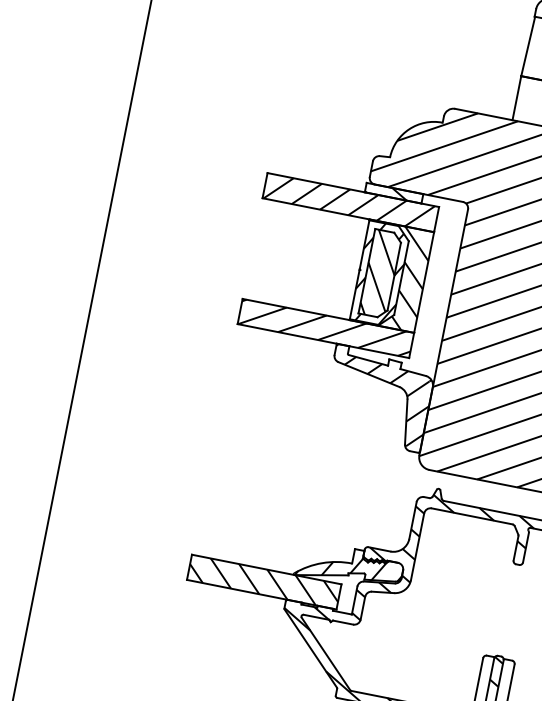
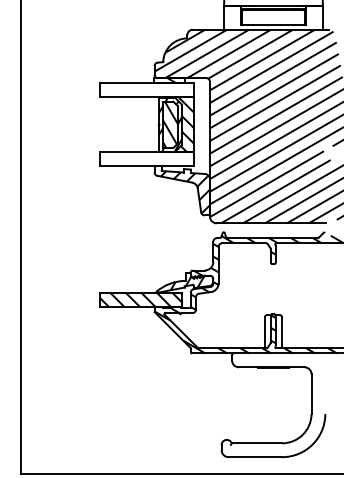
hatch: (351, 203) -> (147, 90), removed
hatch: (326, 328) -> (147, 159), removed

